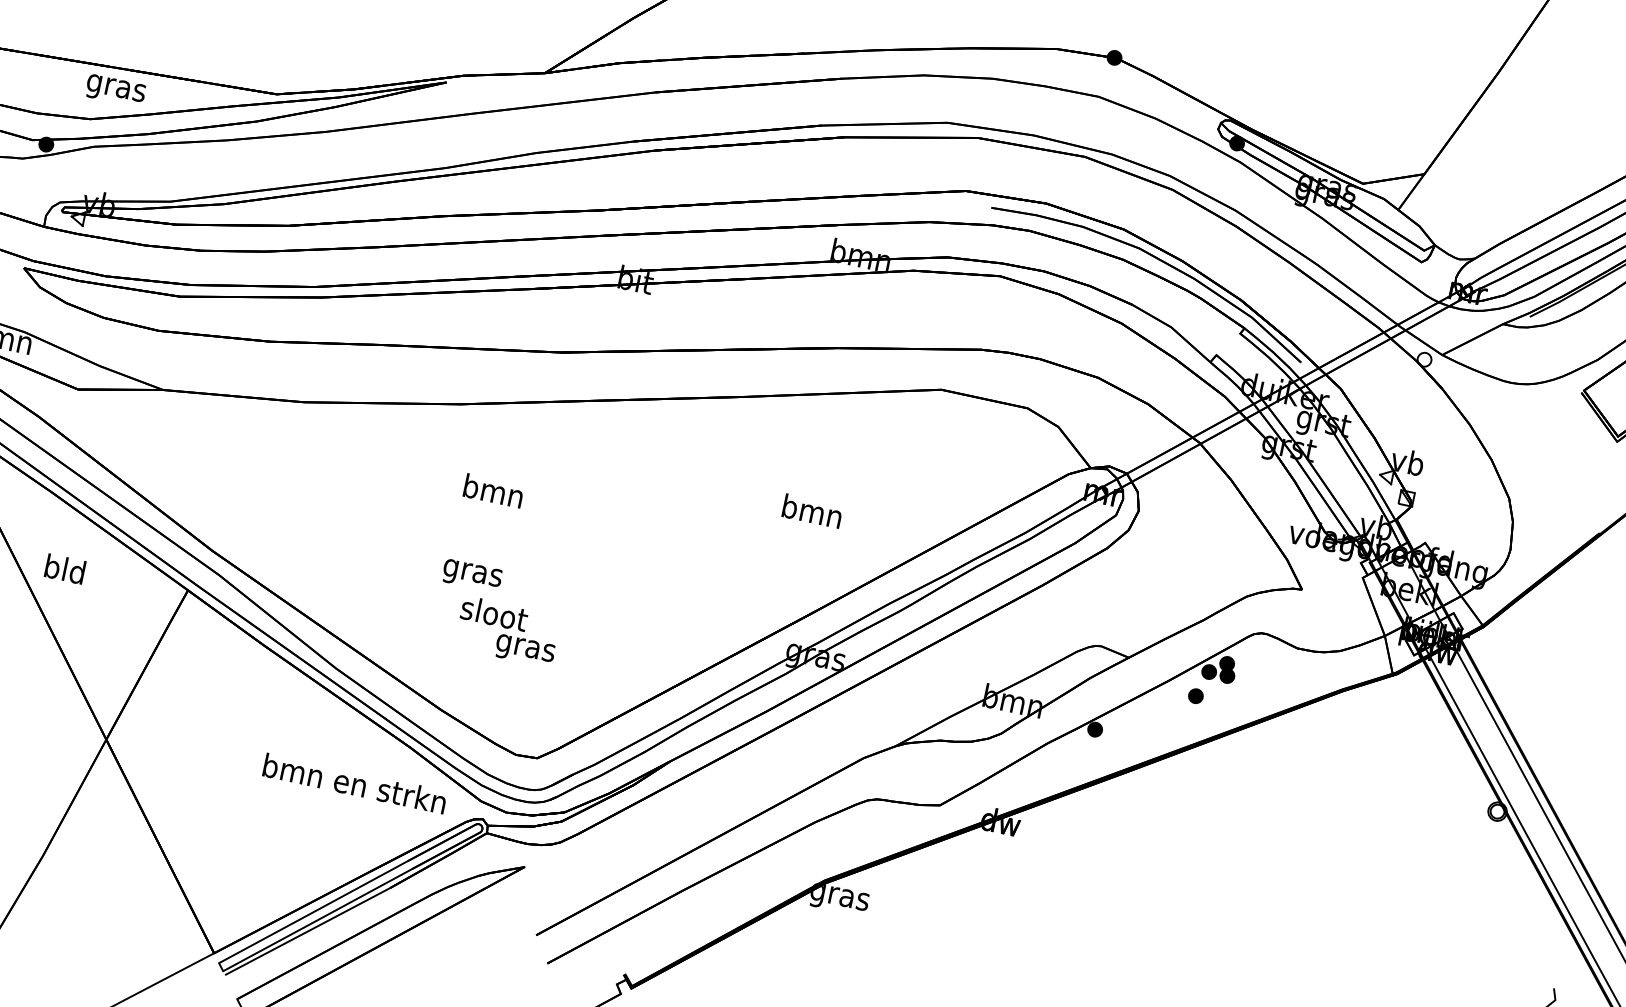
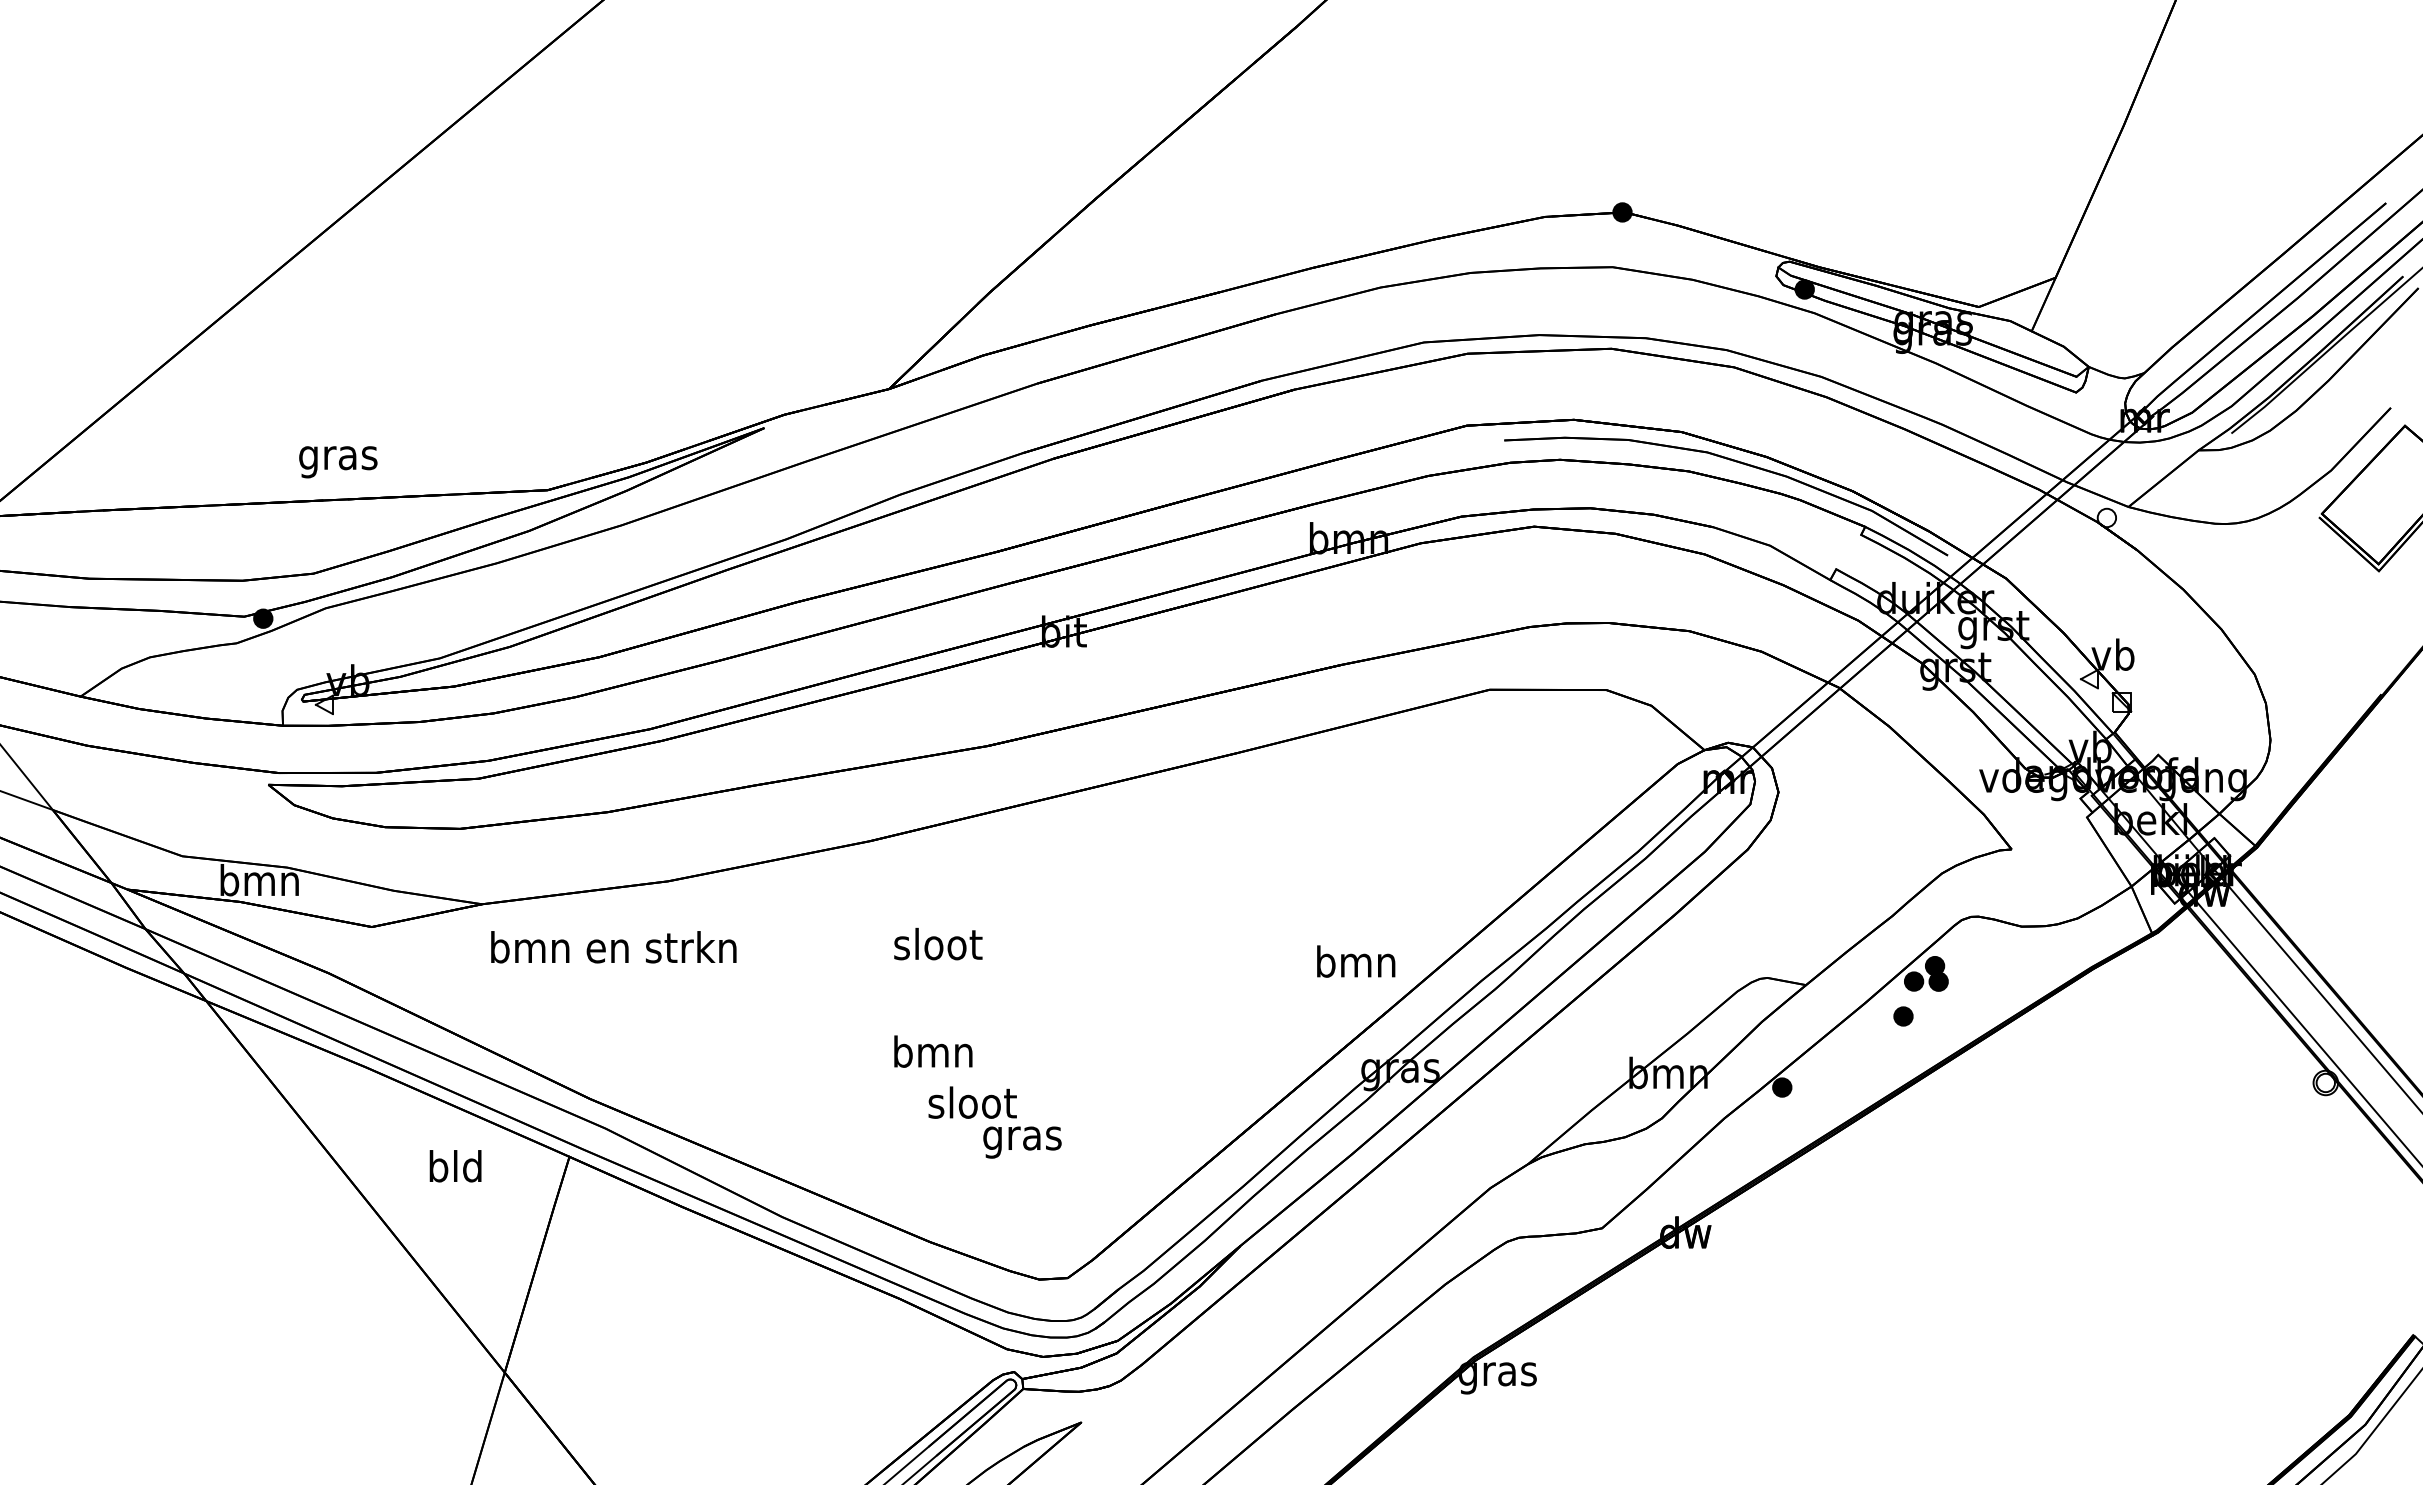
text: (115, 91) -> (338, 462), moved
text: (494, 490) -> (938, 943), bmn -> sloot
text: (812, 511) -> (1356, 961), moved
text: (65, 569) -> (455, 1166), moved
text: (472, 572) -> (933, 1055), gras -> bmn
text: (354, 783) -> (613, 947), moved

